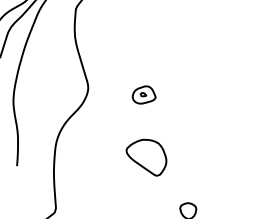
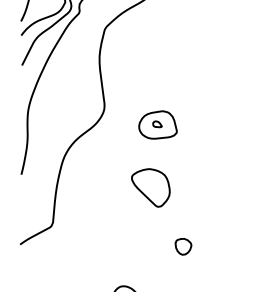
part: (143, 94) -> (157, 124), size x1.67

